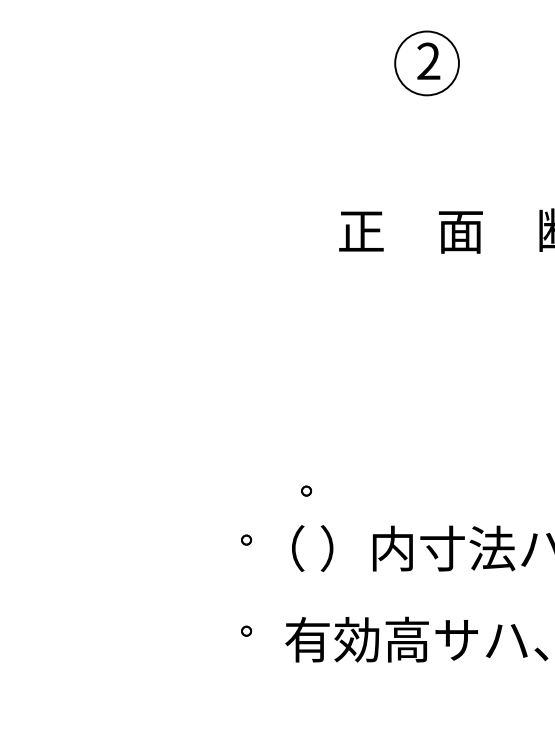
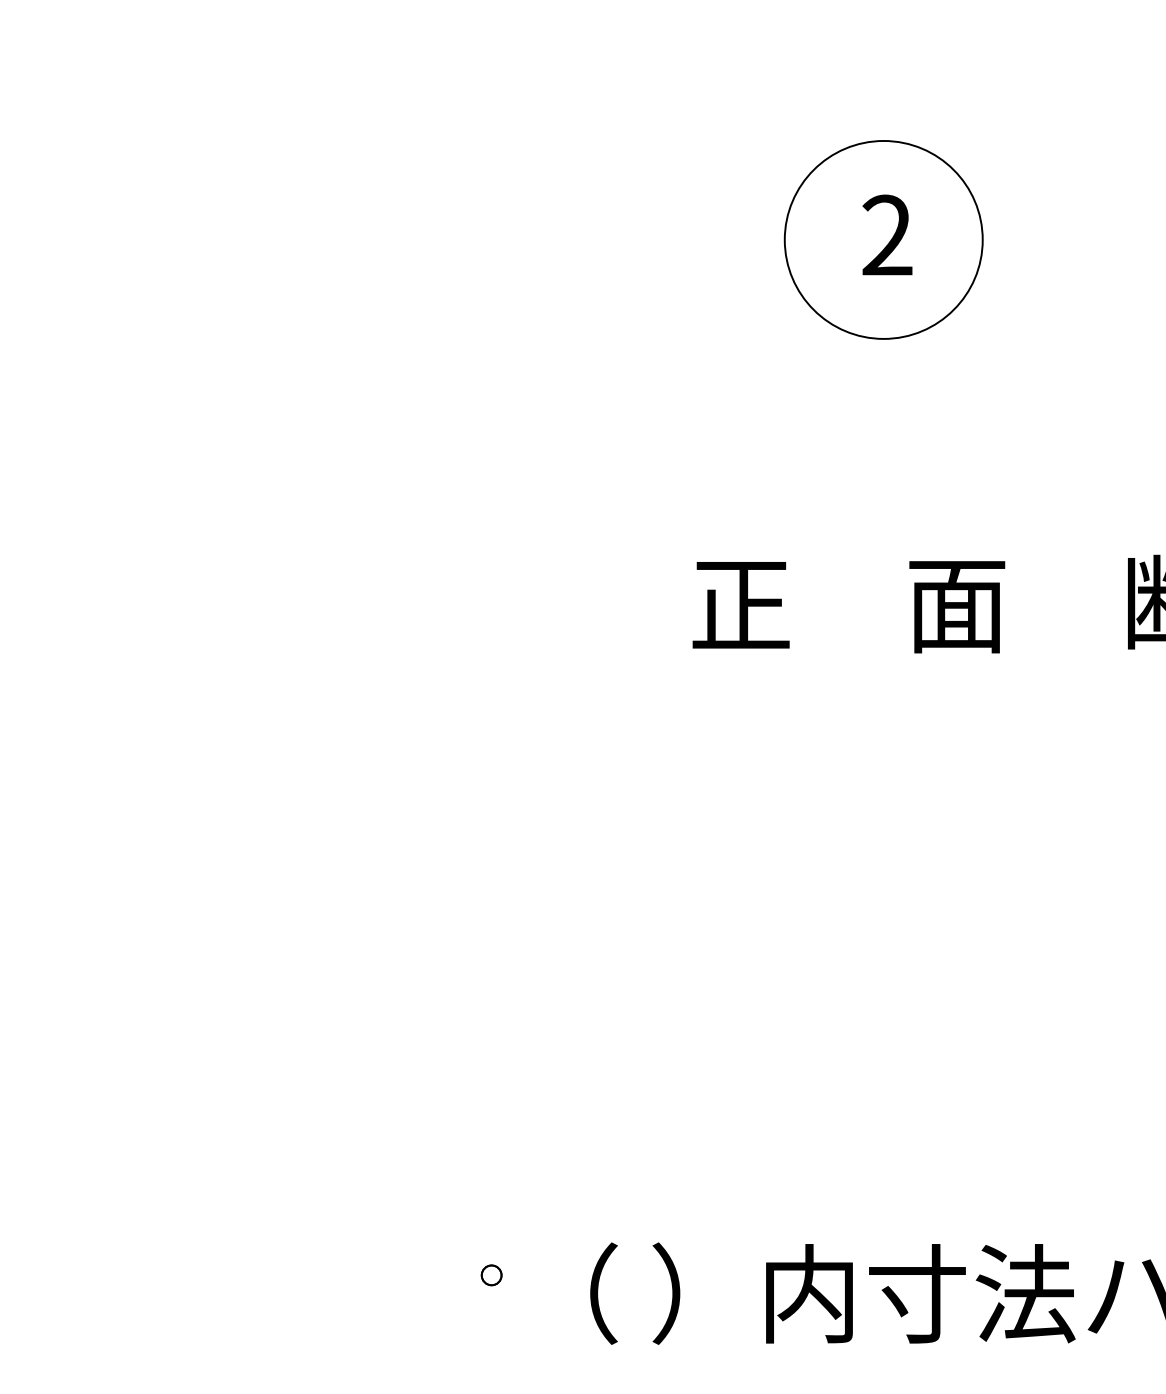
circle: (426, 63) -> (882, 240), size x1.43
circle: (306, 490) -> (621, 1167), removed

